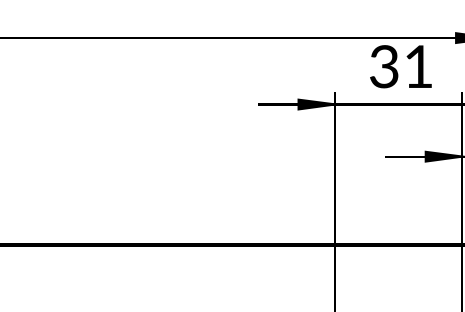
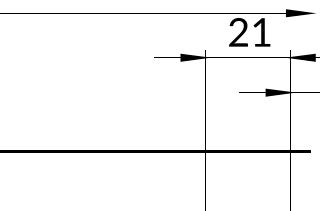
text: (384, 66) -> (238, 32), 31 -> 21

